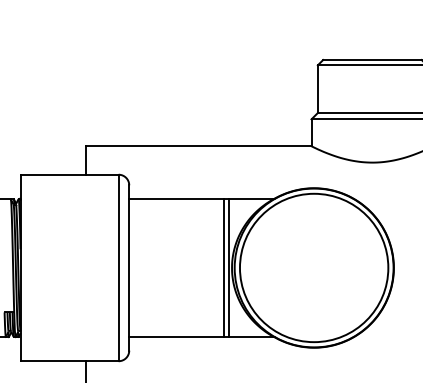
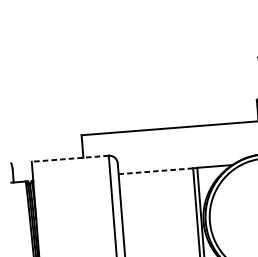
line: (69, 174) -> (70, 158), solid -> dashed
line: (176, 199) -> (155, 171), solid -> dashed

